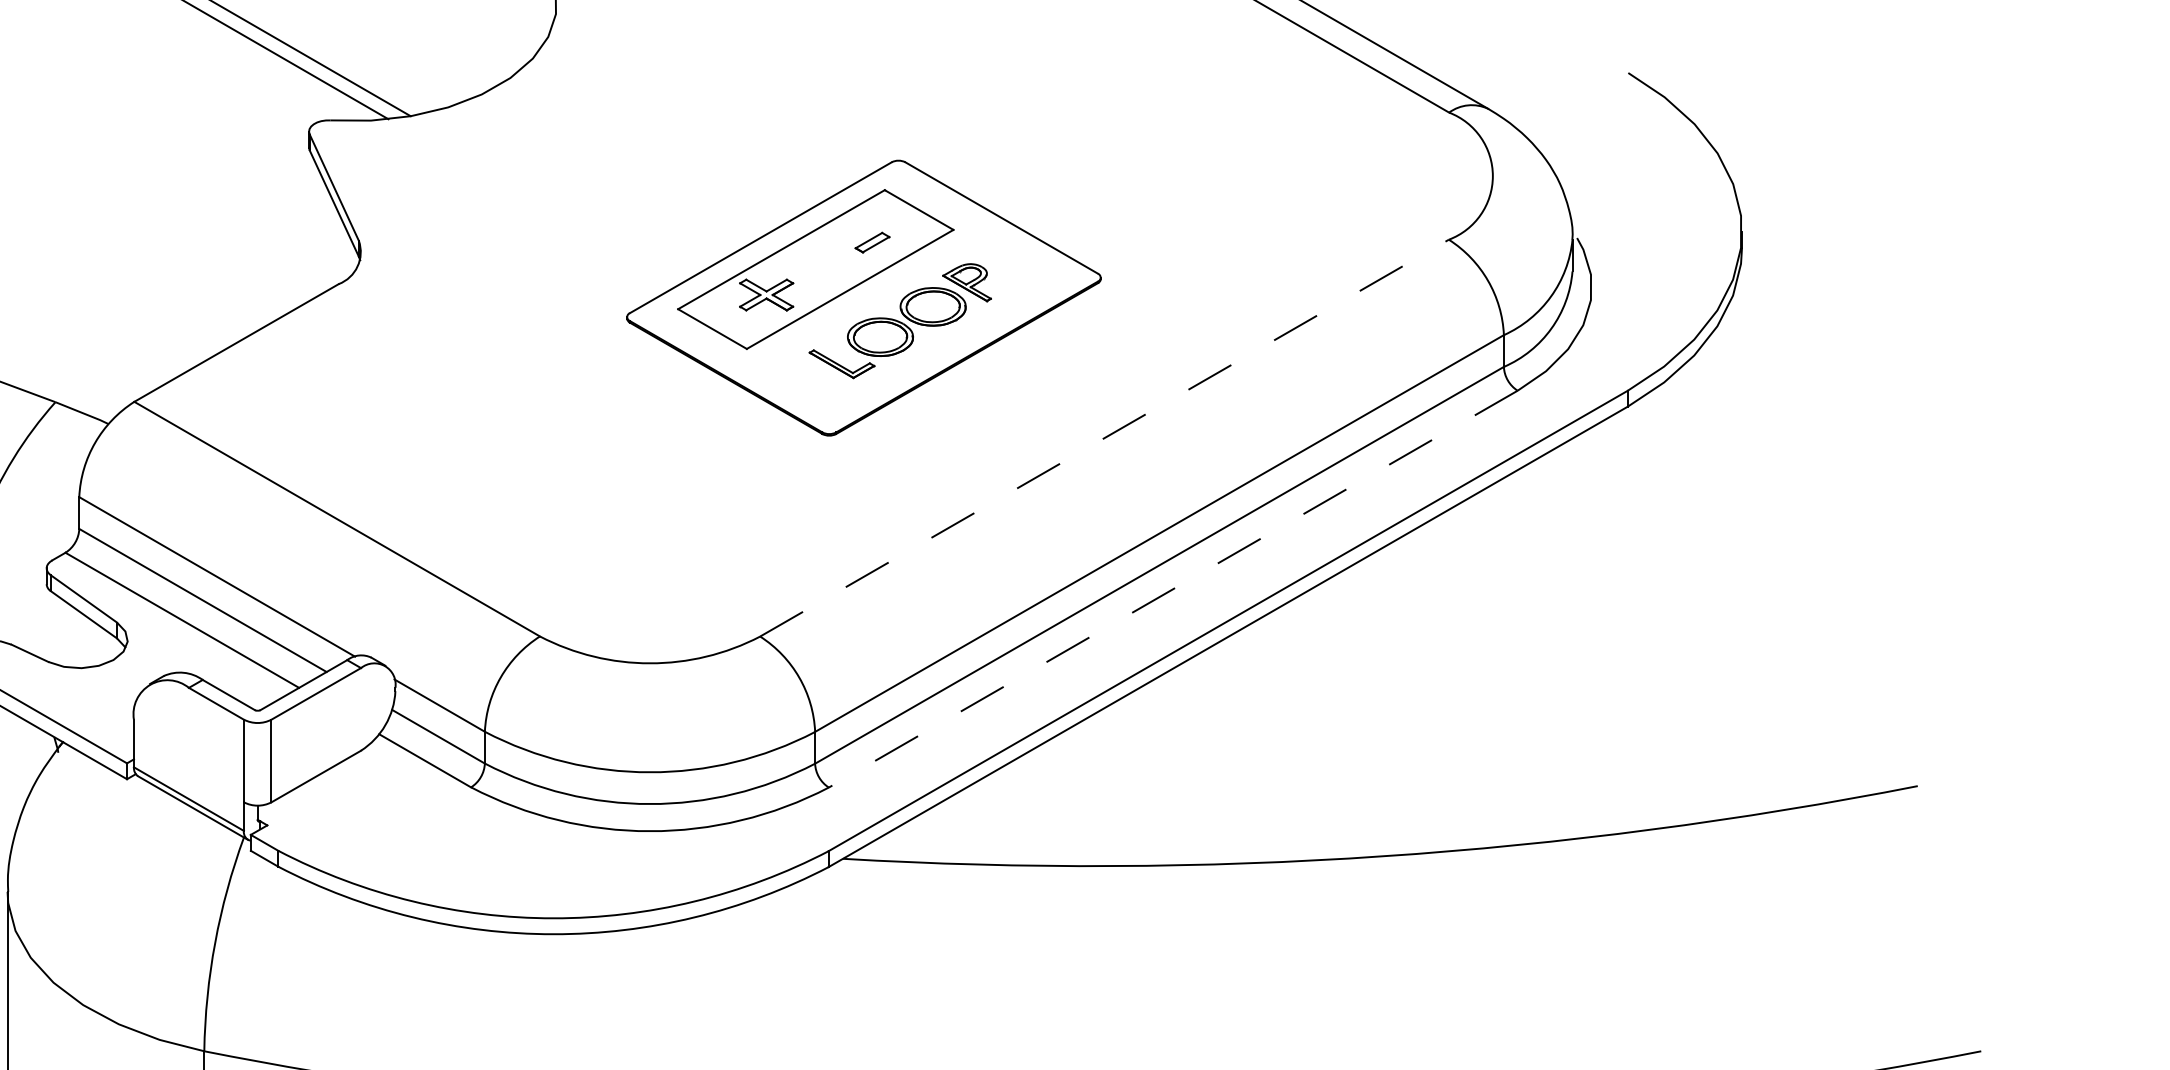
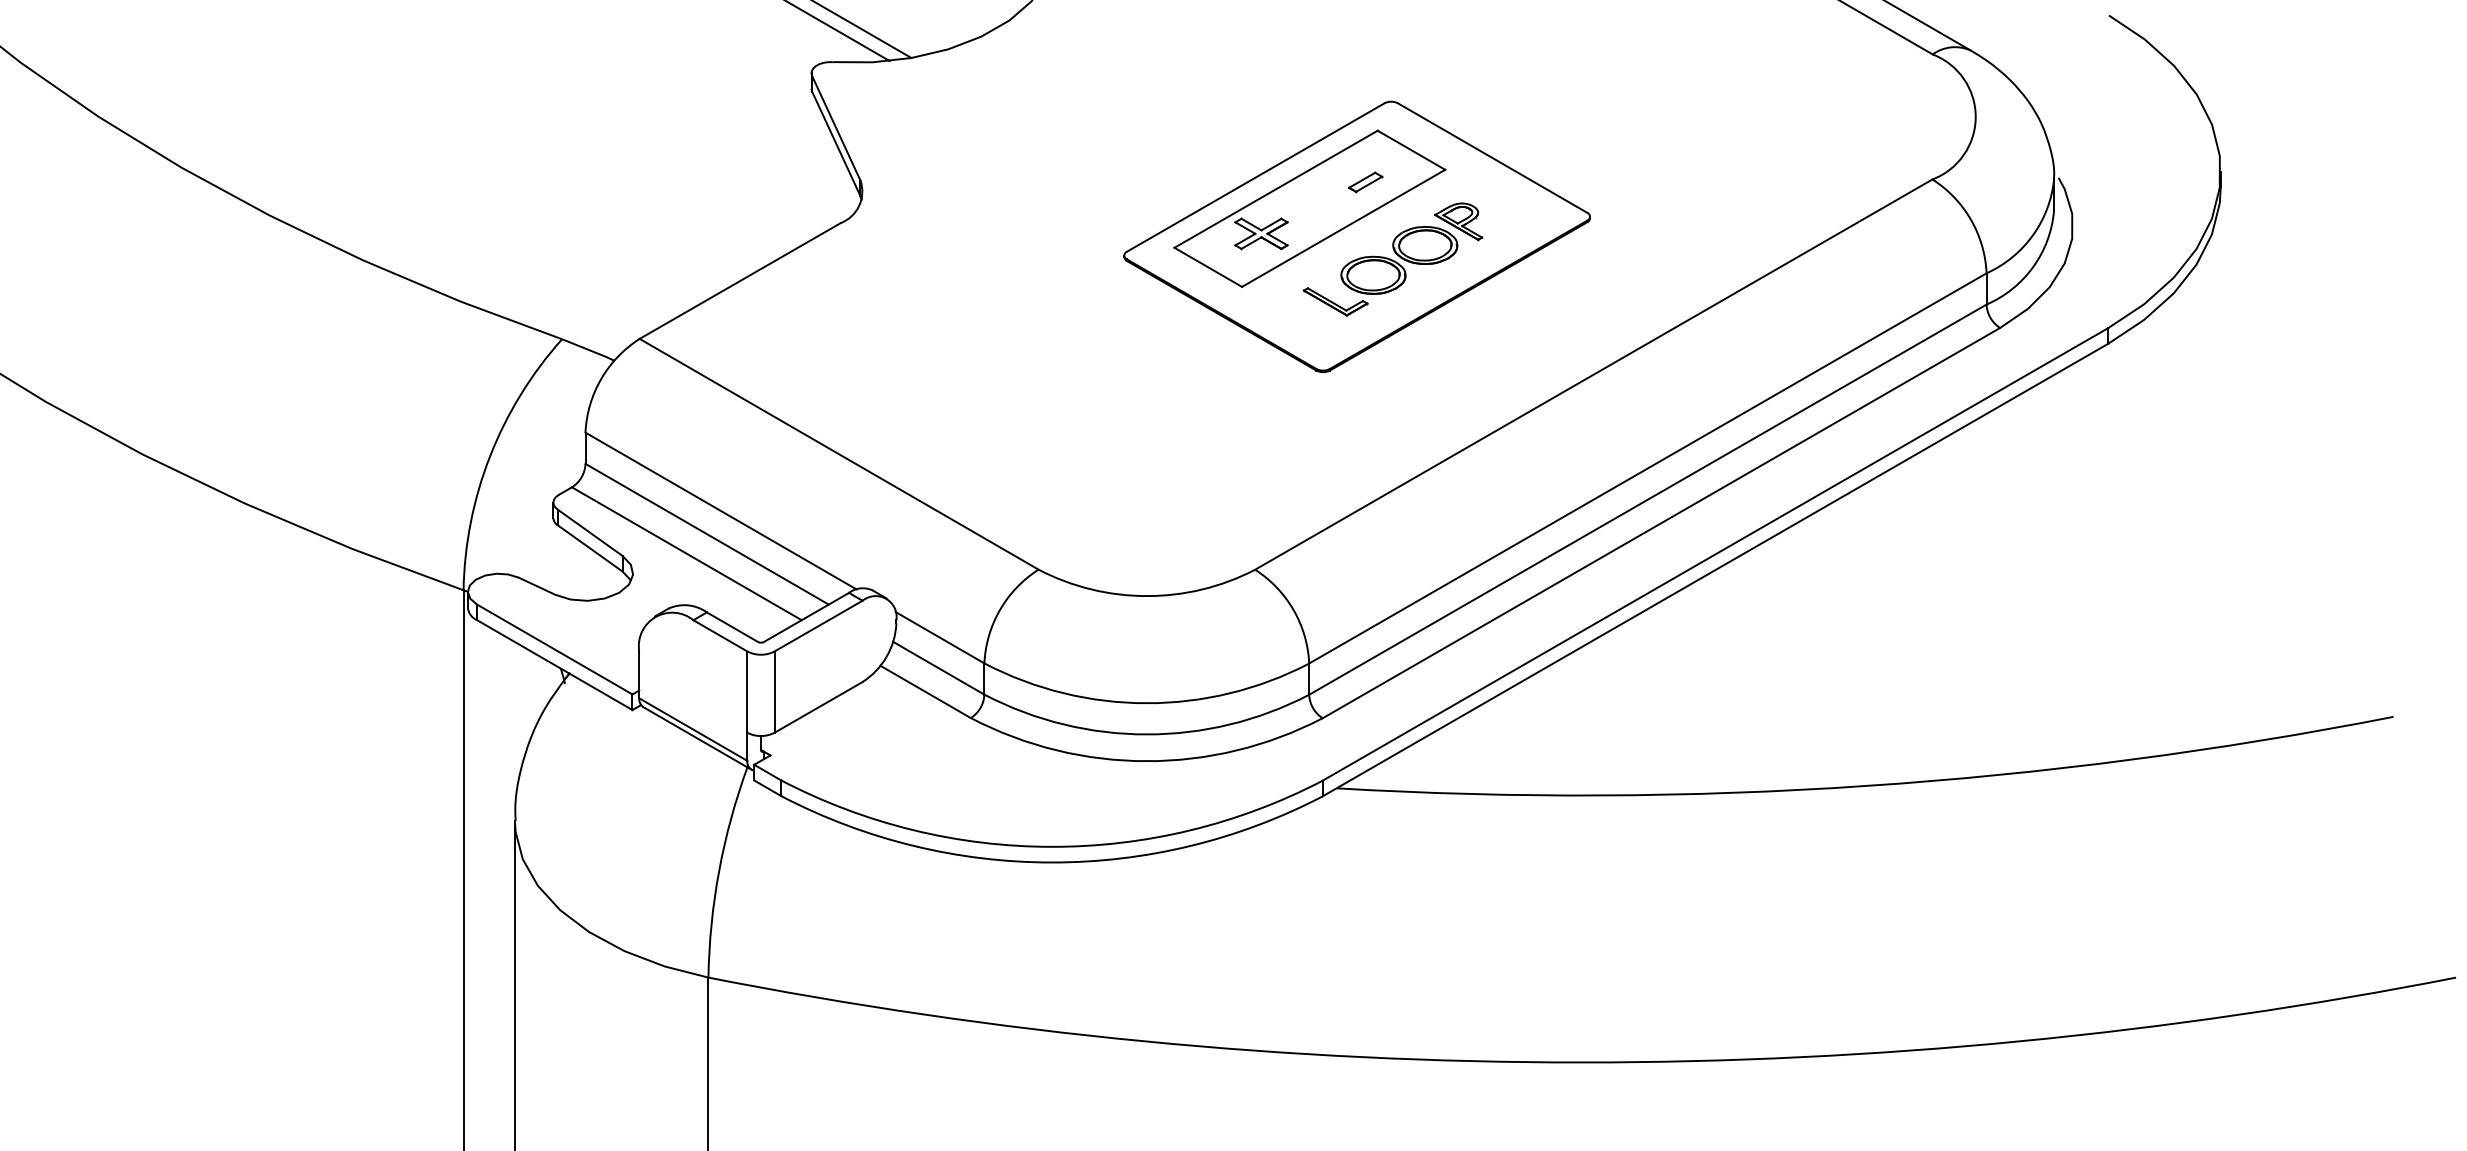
line: (1104, 438) -> (1593, 374), dashed -> solid
line: (1173, 589) -> (1661, 523), dashed -> solid

